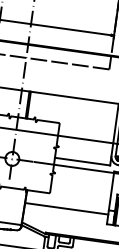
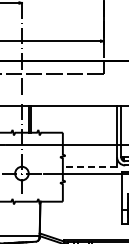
line: (82, 161) -> (89, 166), solid -> dashed
line: (66, 208) -> (80, 214), removed

